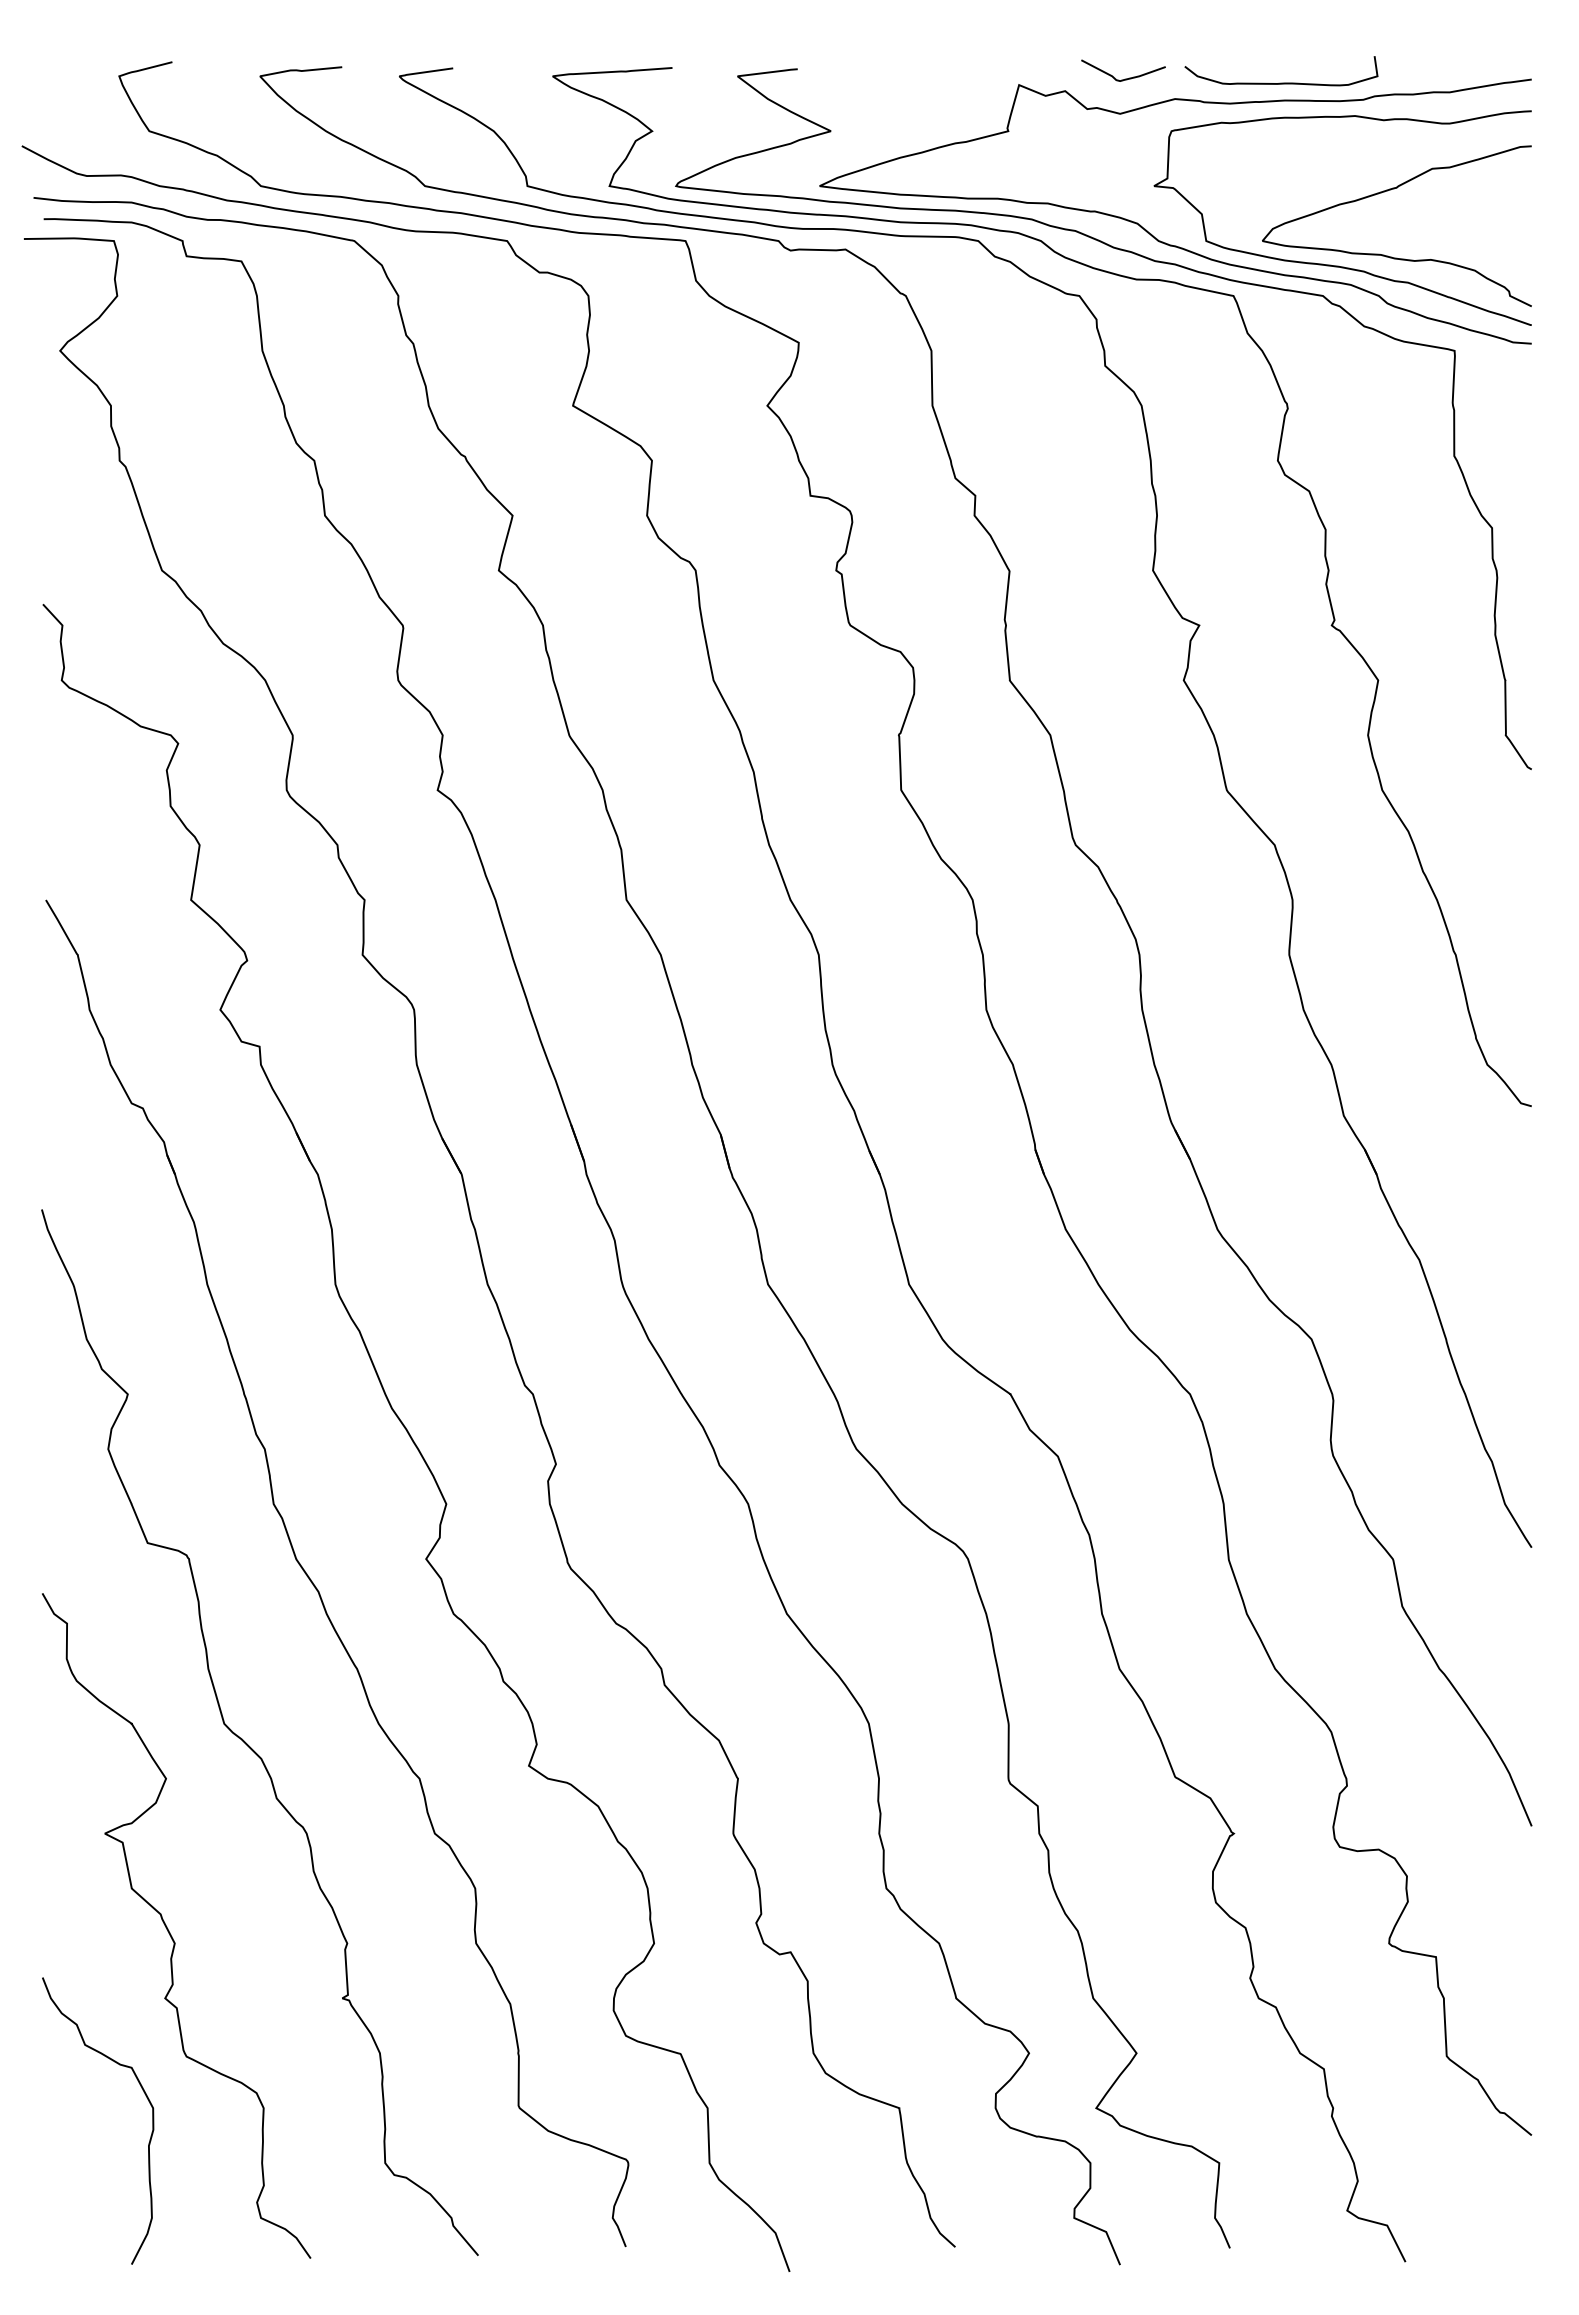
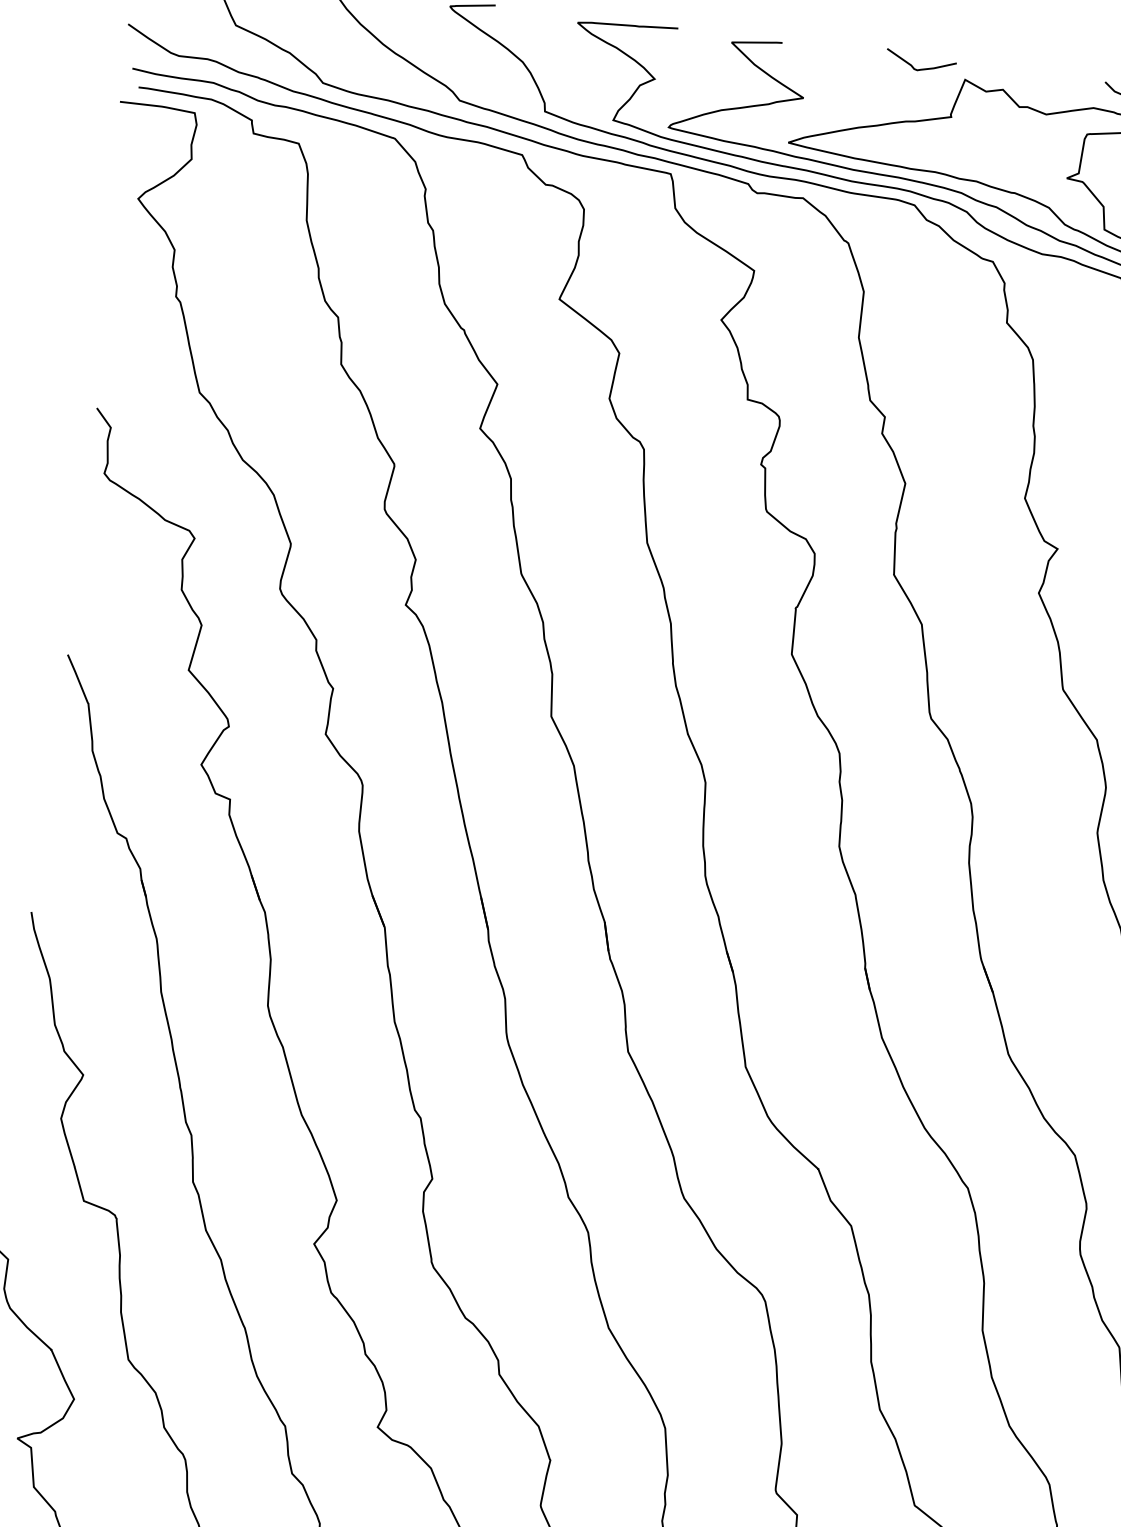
curve: (1125, 78) -> (922, 68), moved

